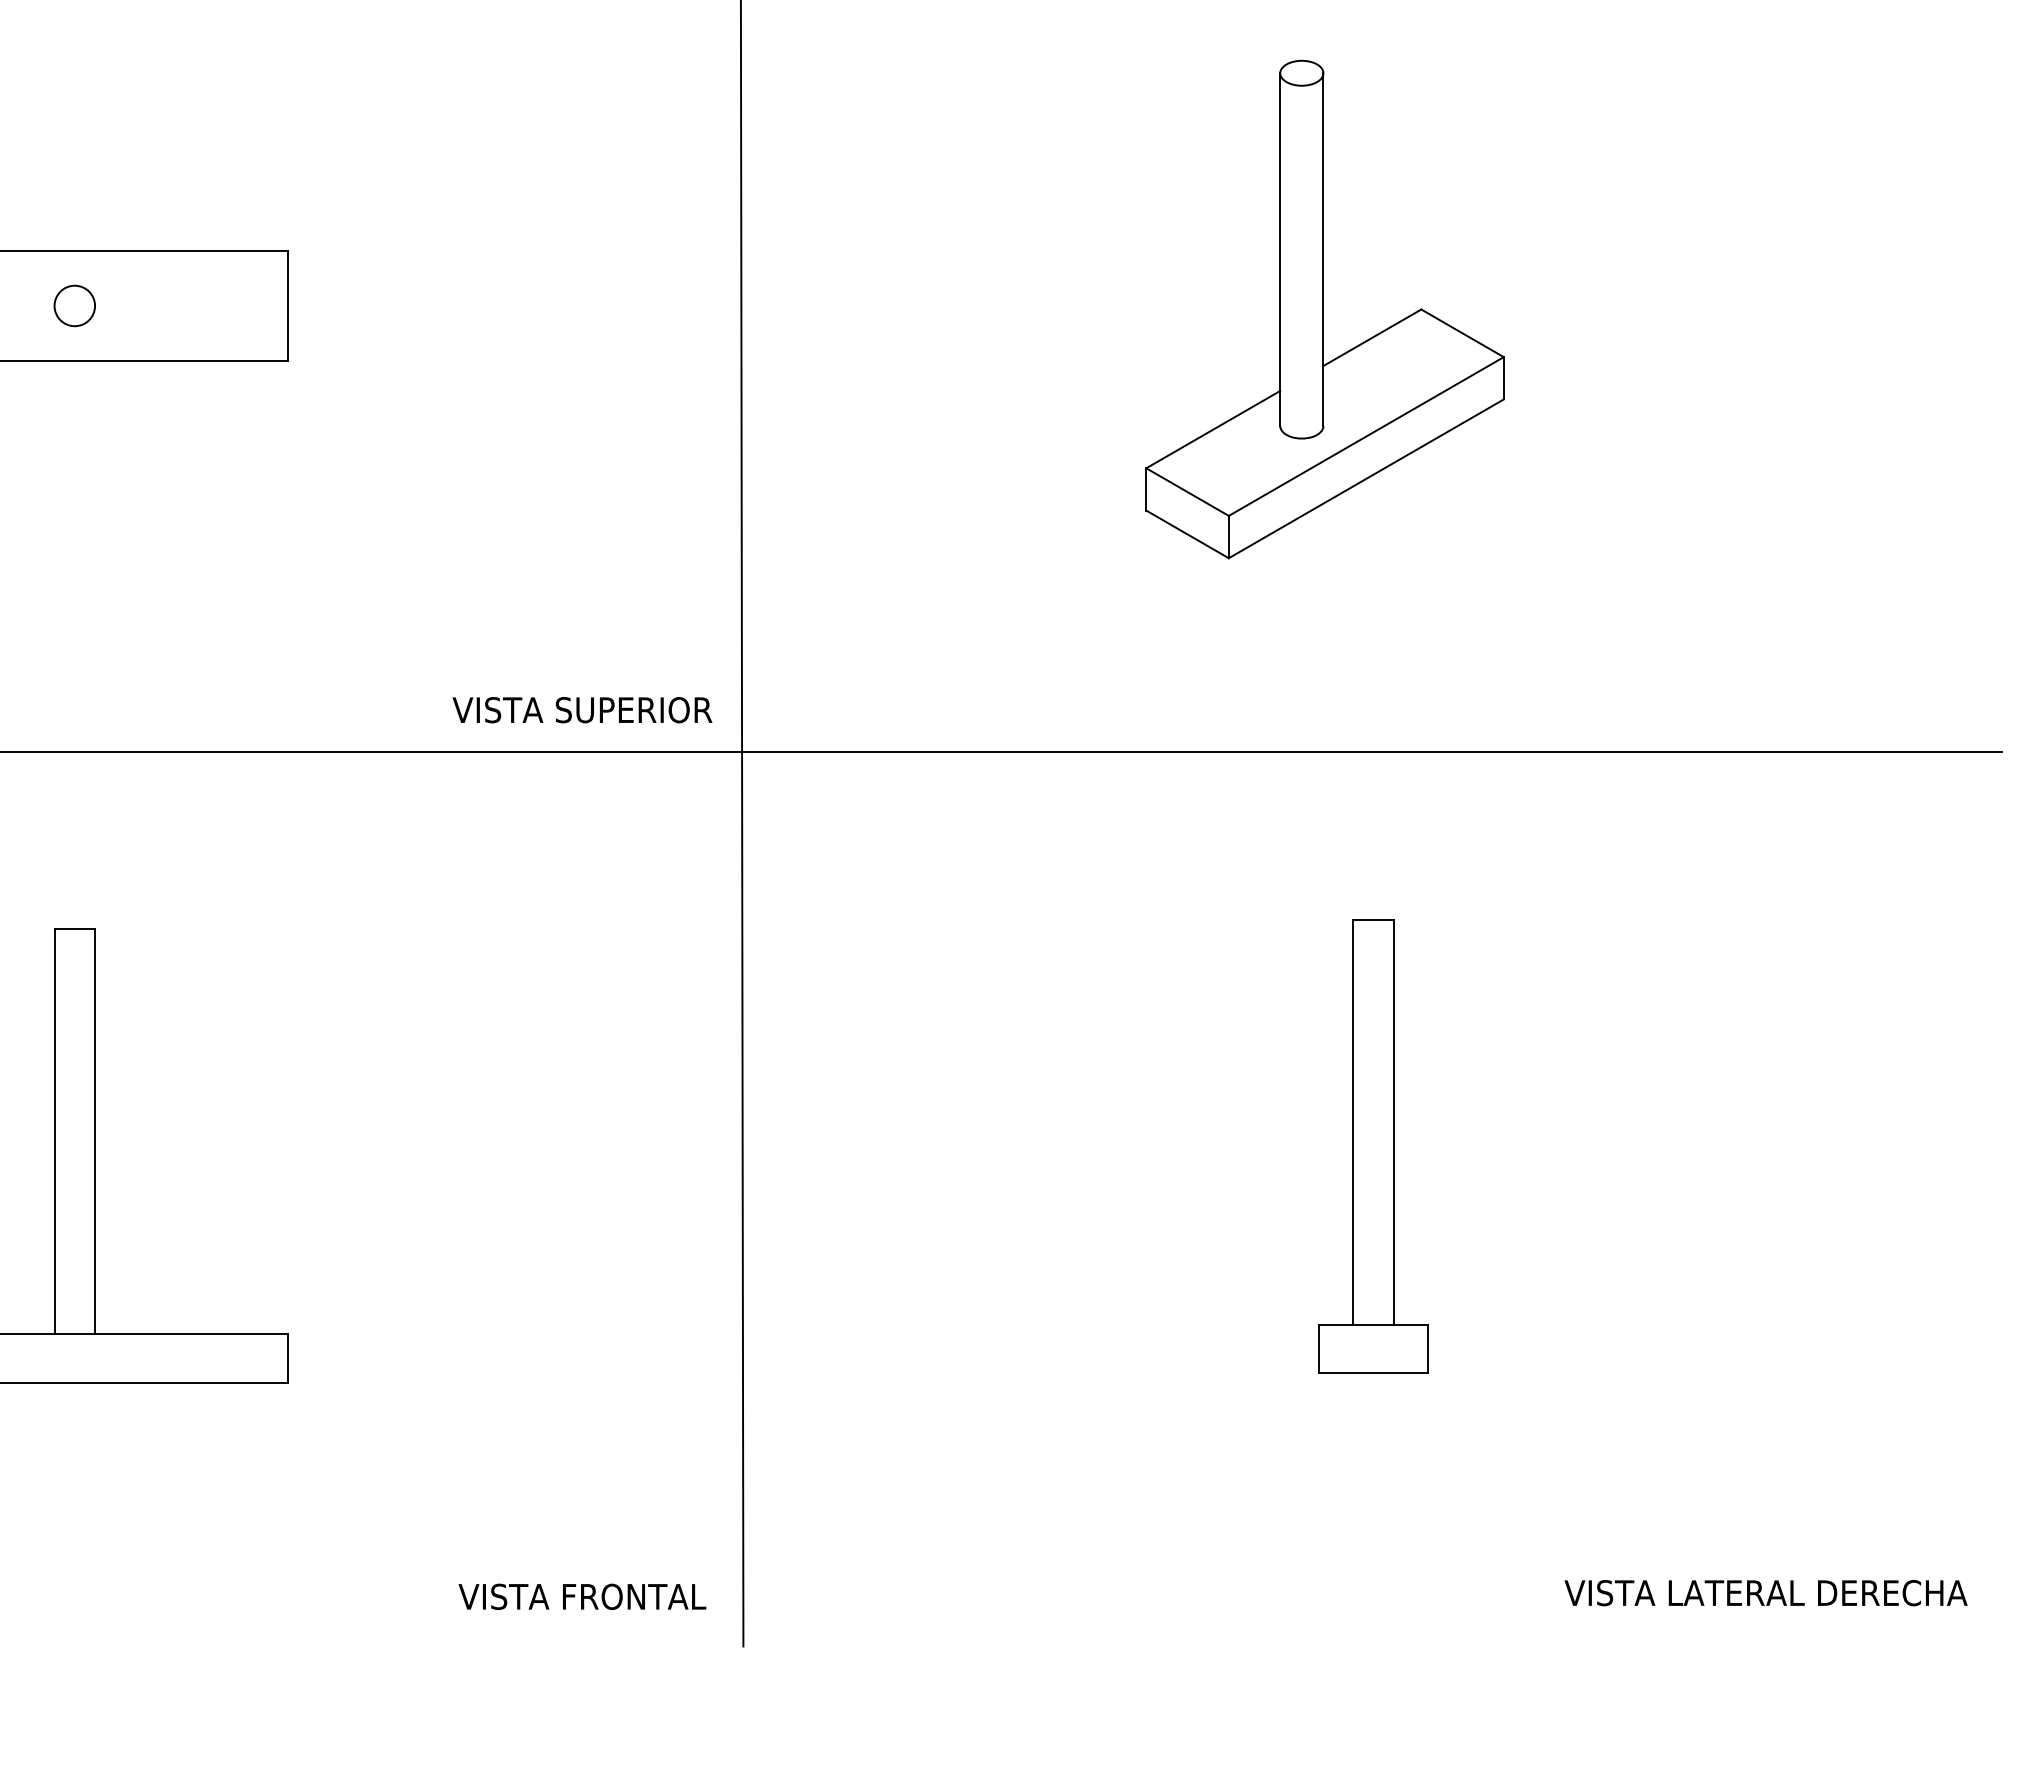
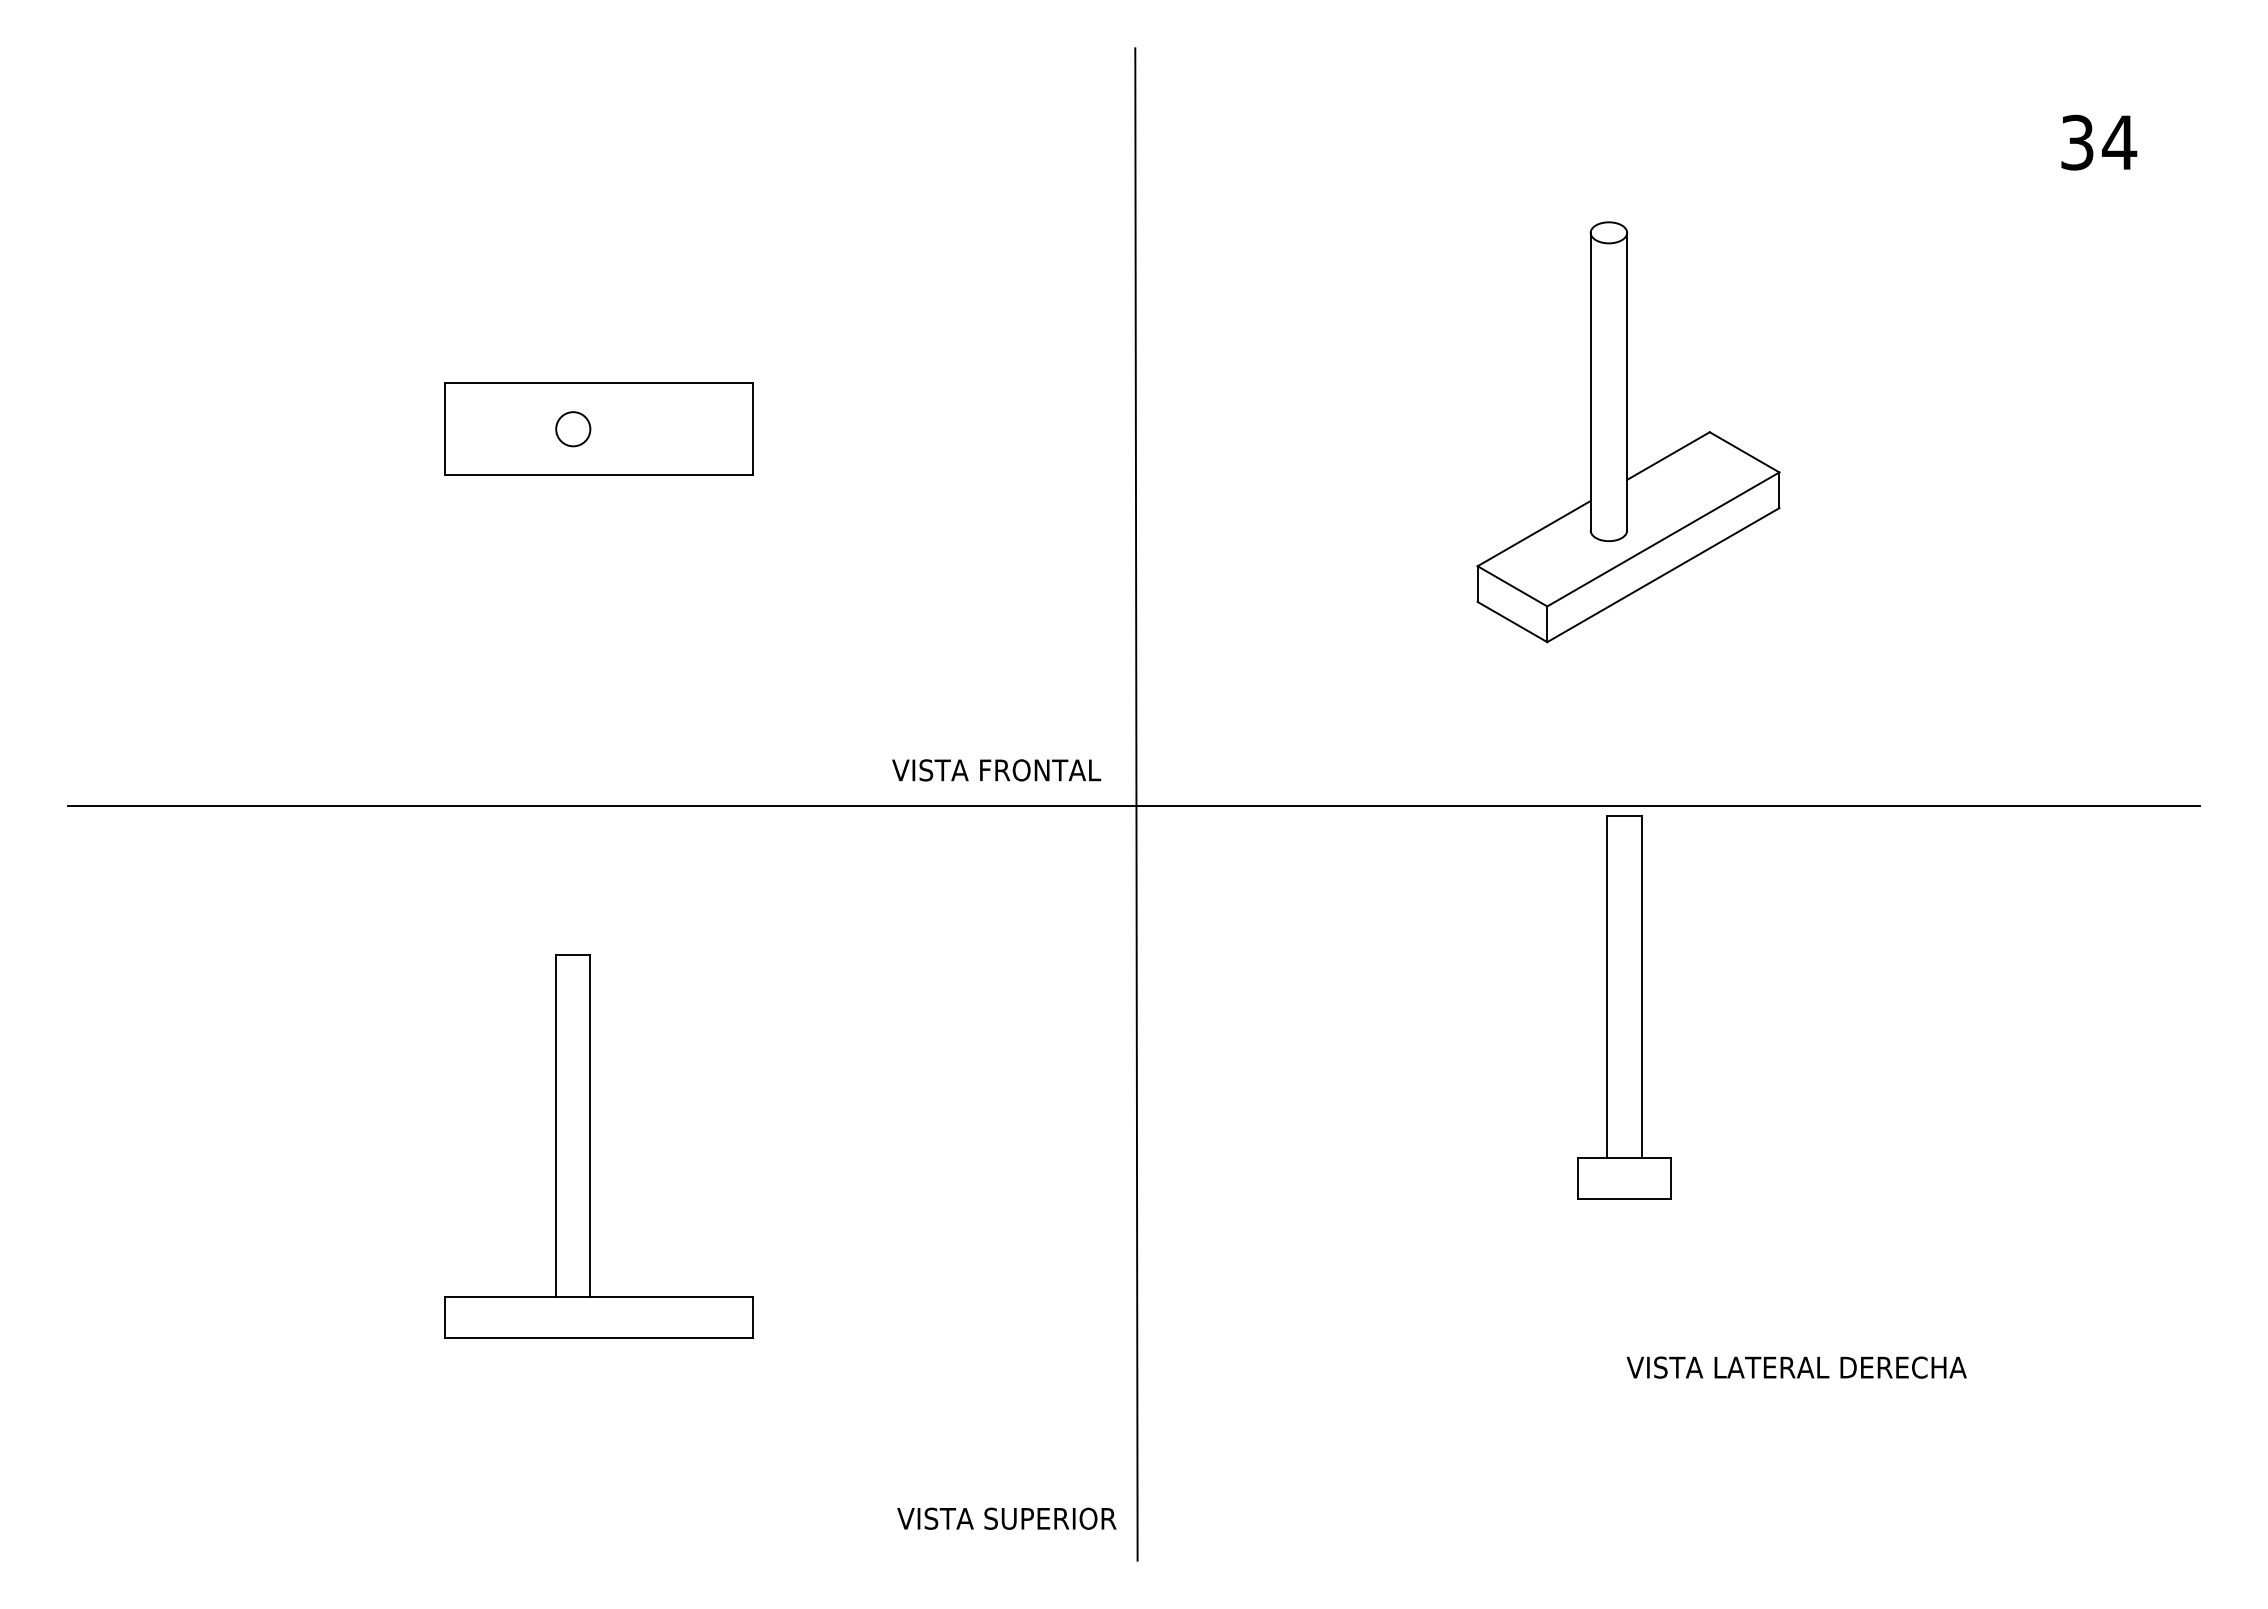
text: (634, 710) -> (1045, 770), VISTA SUPERIOR -> VISTA FRONTAL
part: (1373, 1146) -> (1624, 1007), moved
text: (1765, 1592) -> (1796, 1367), moved
text: (640, 1596) -> (1050, 1518), VISTA FRONTAL -> VISTA SUPERIOR

